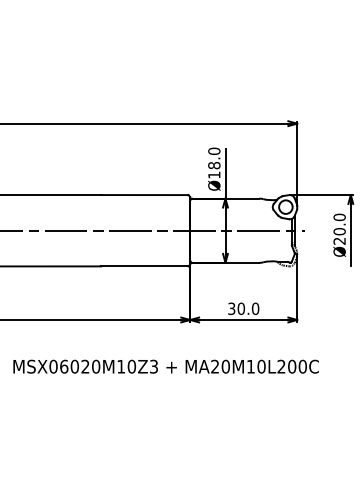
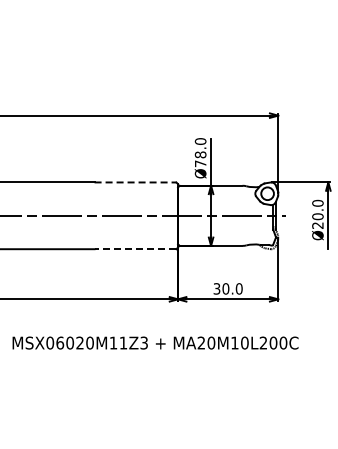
text: (214, 174) -> (200, 163), Ø18.0 -> Ø78.0
line: (144, 195) -> (135, 182), solid -> dashed
line: (144, 266) -> (135, 249), solid -> dashed
text: (131, 366) -> (123, 342), MSX06020M10Z3 -> MSX06020M11Z3

